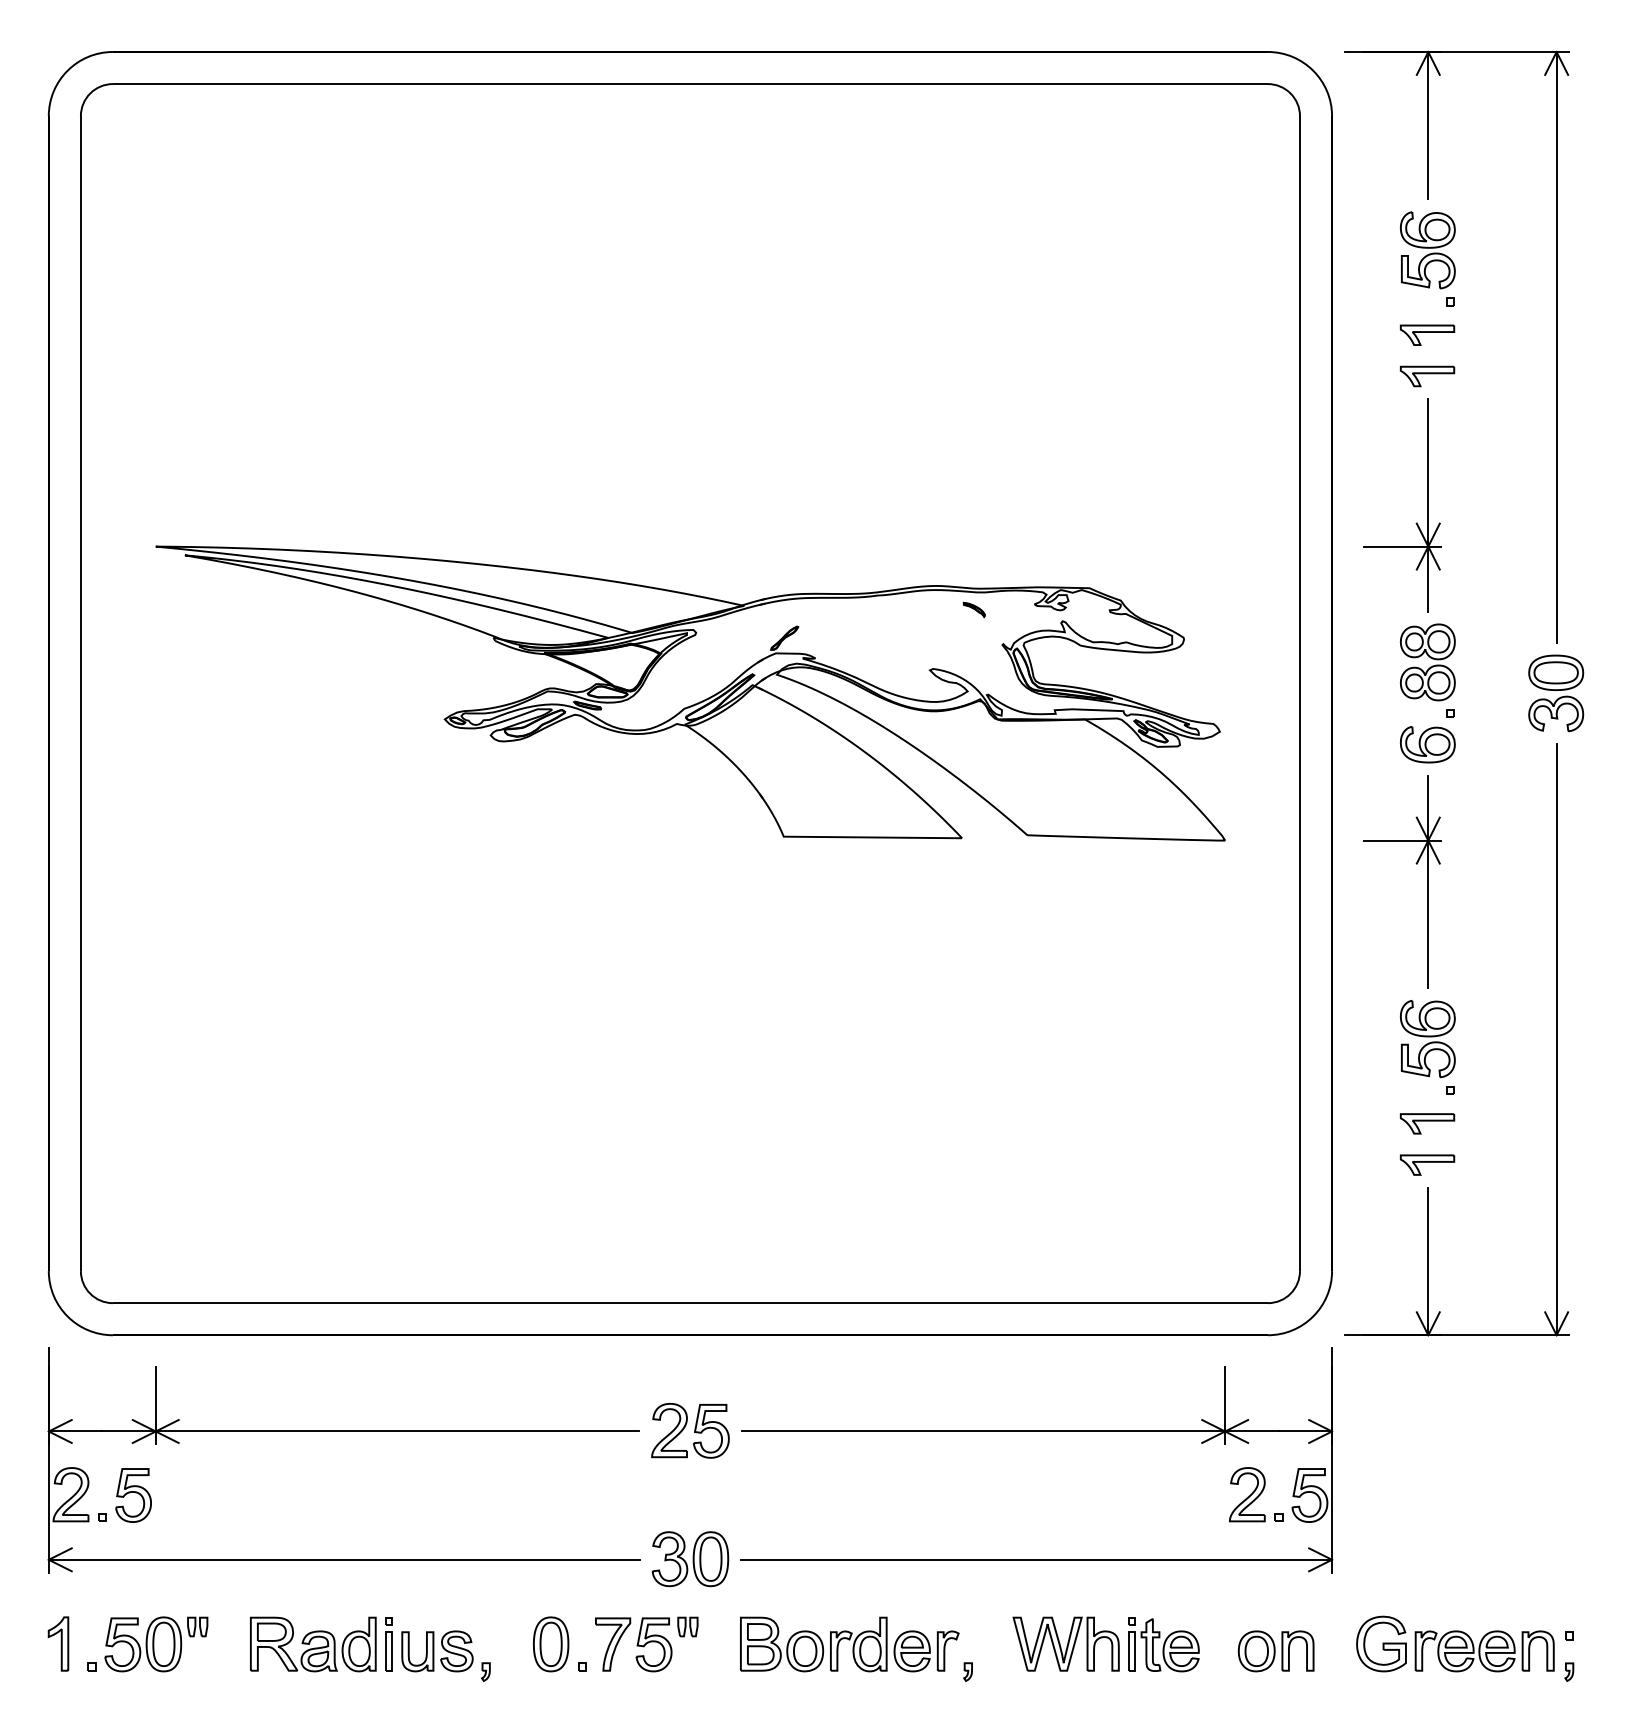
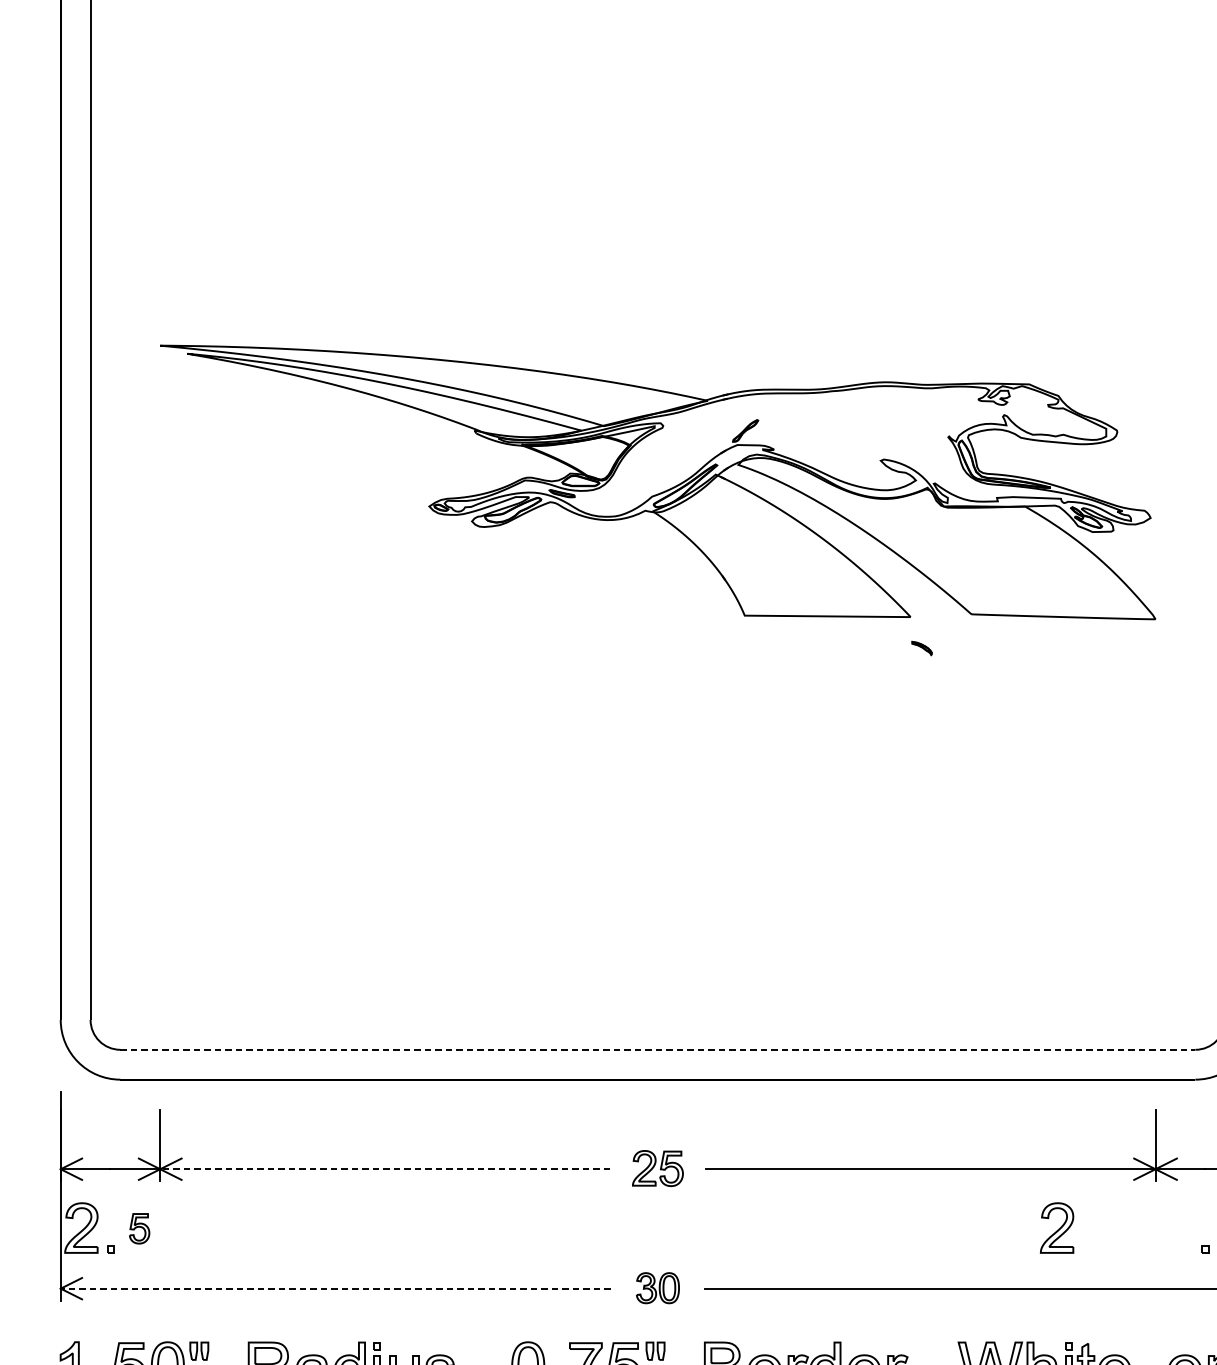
part: (973, 609) -> (921, 648), moved
line: (690, 1303) -> (657, 1050), solid -> dashed
part: (690, 1430) -> (657, 1168), size x0.7
line: (397, 1431) -> (385, 1169), solid -> dashed
part: (1247, 1494) -> (1057, 1227), moved
part: (133, 1495) -> (139, 1228), size x0.6
line: (343, 1559) -> (335, 1288), solid -> dashed
part: (690, 1559) -> (657, 1288), size x0.6

